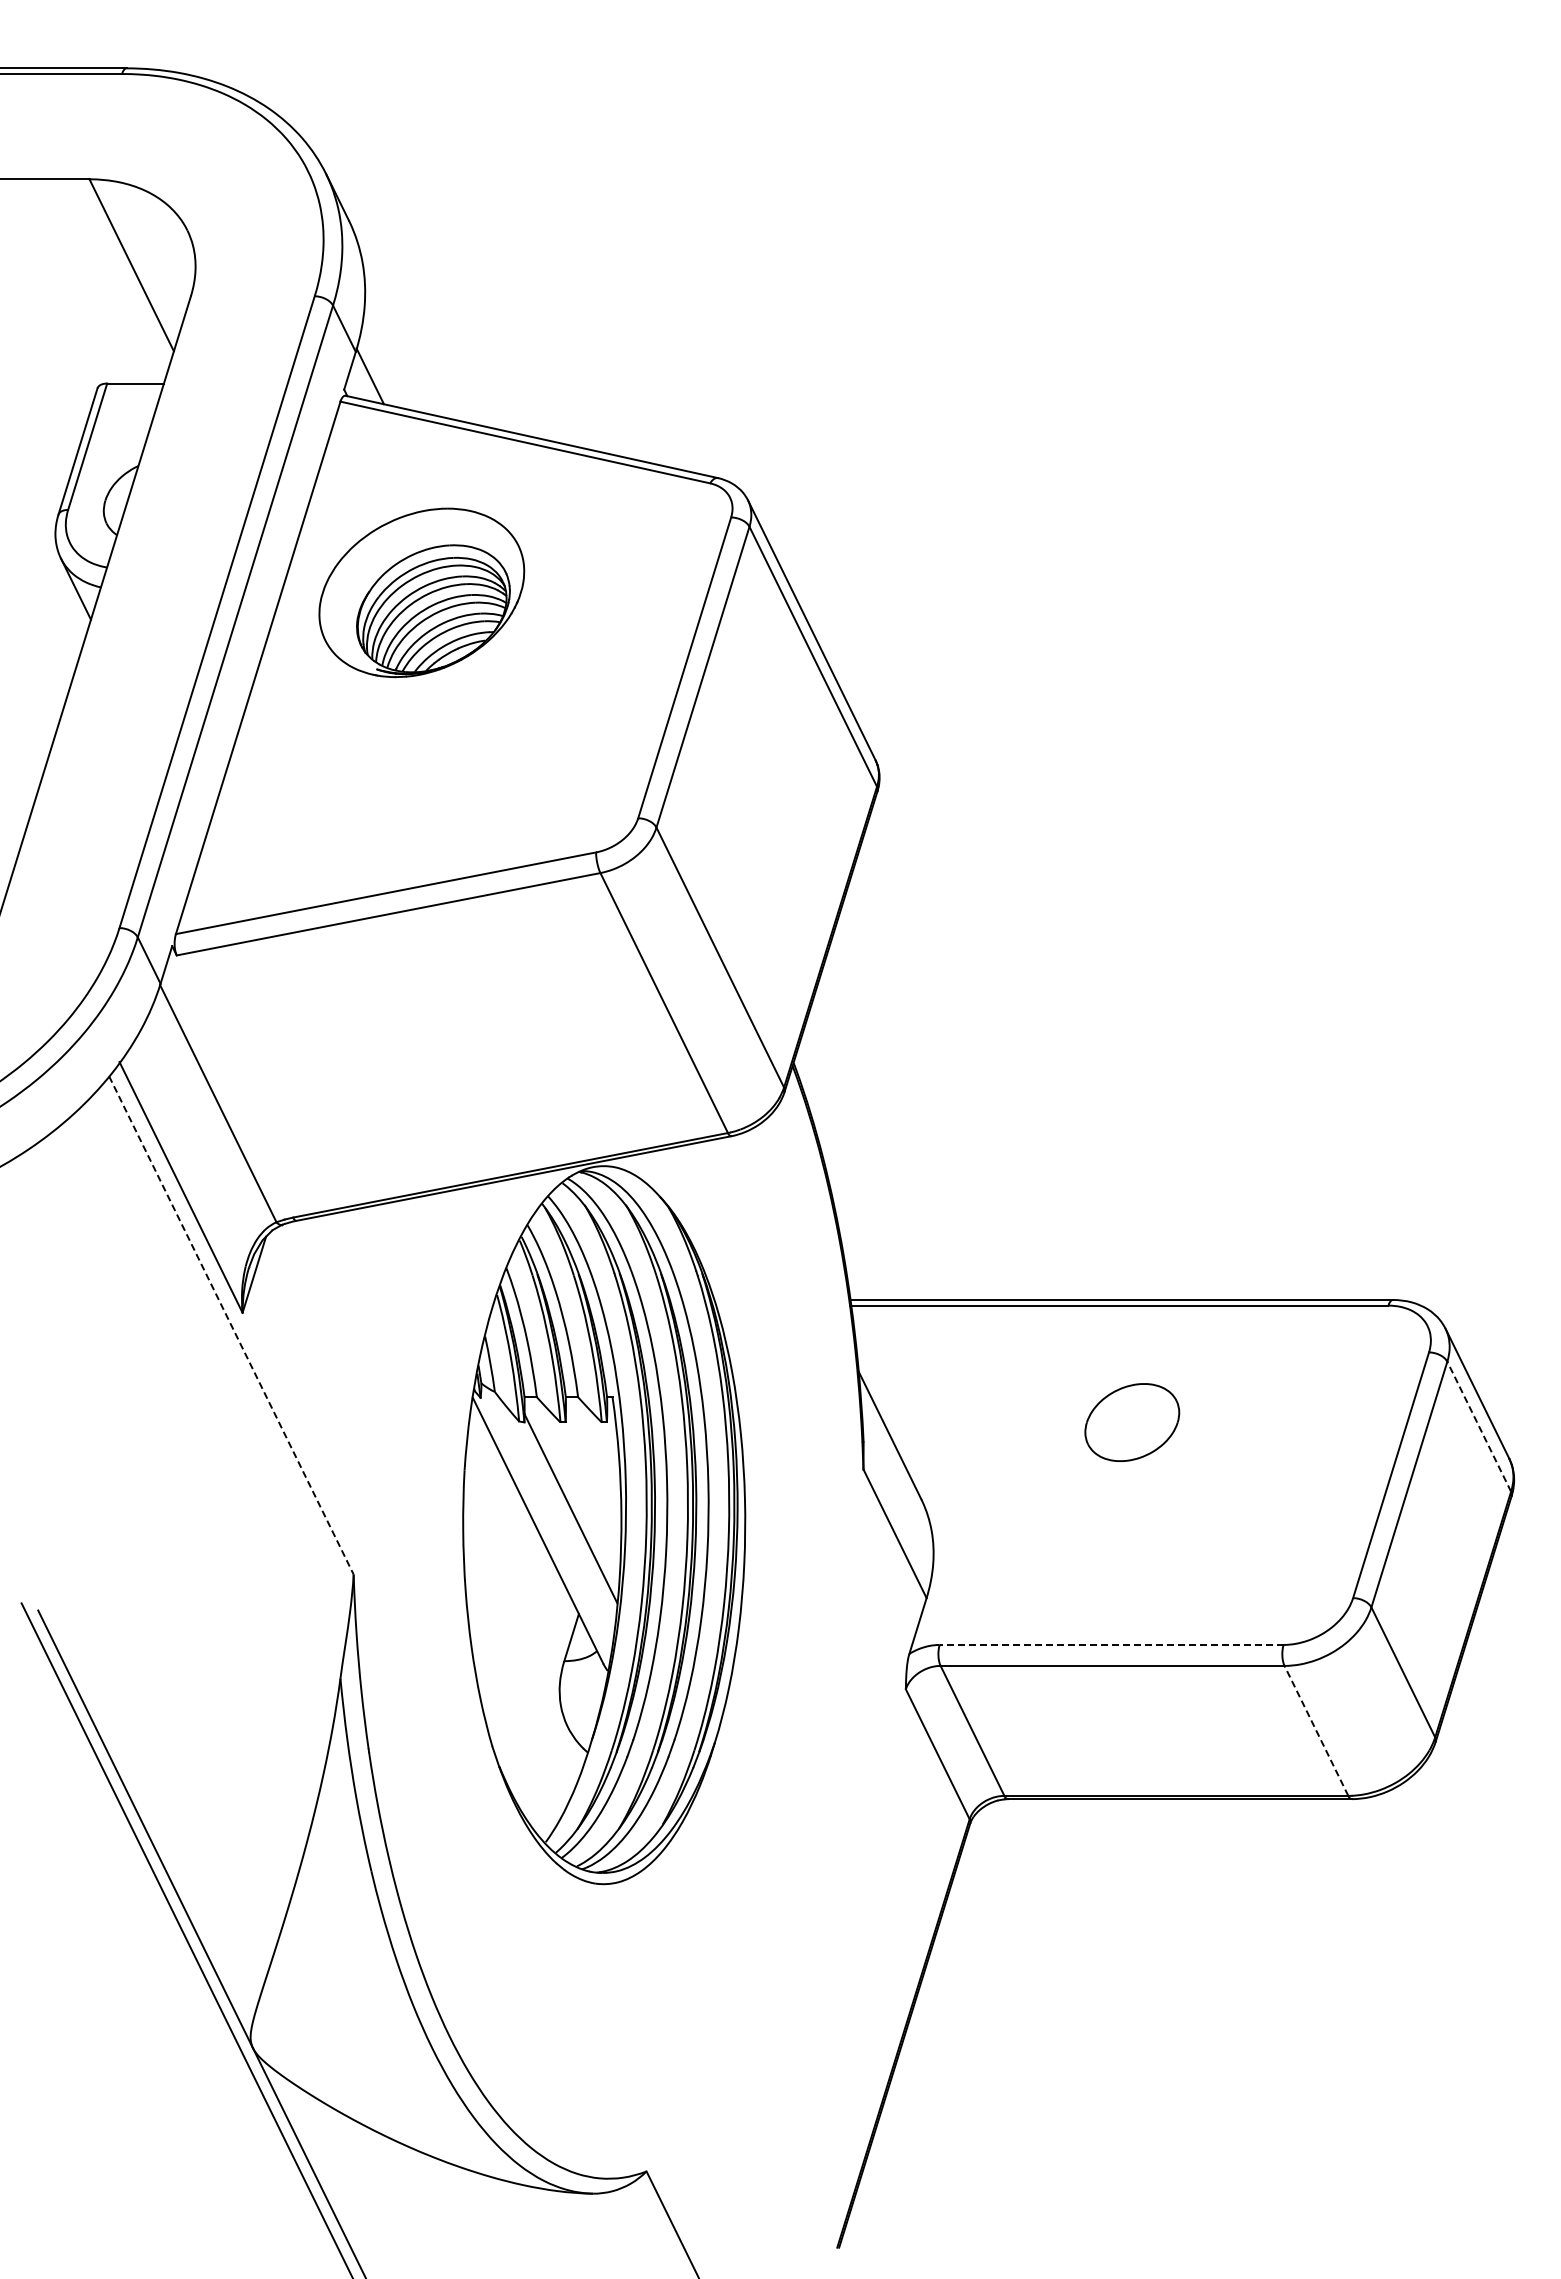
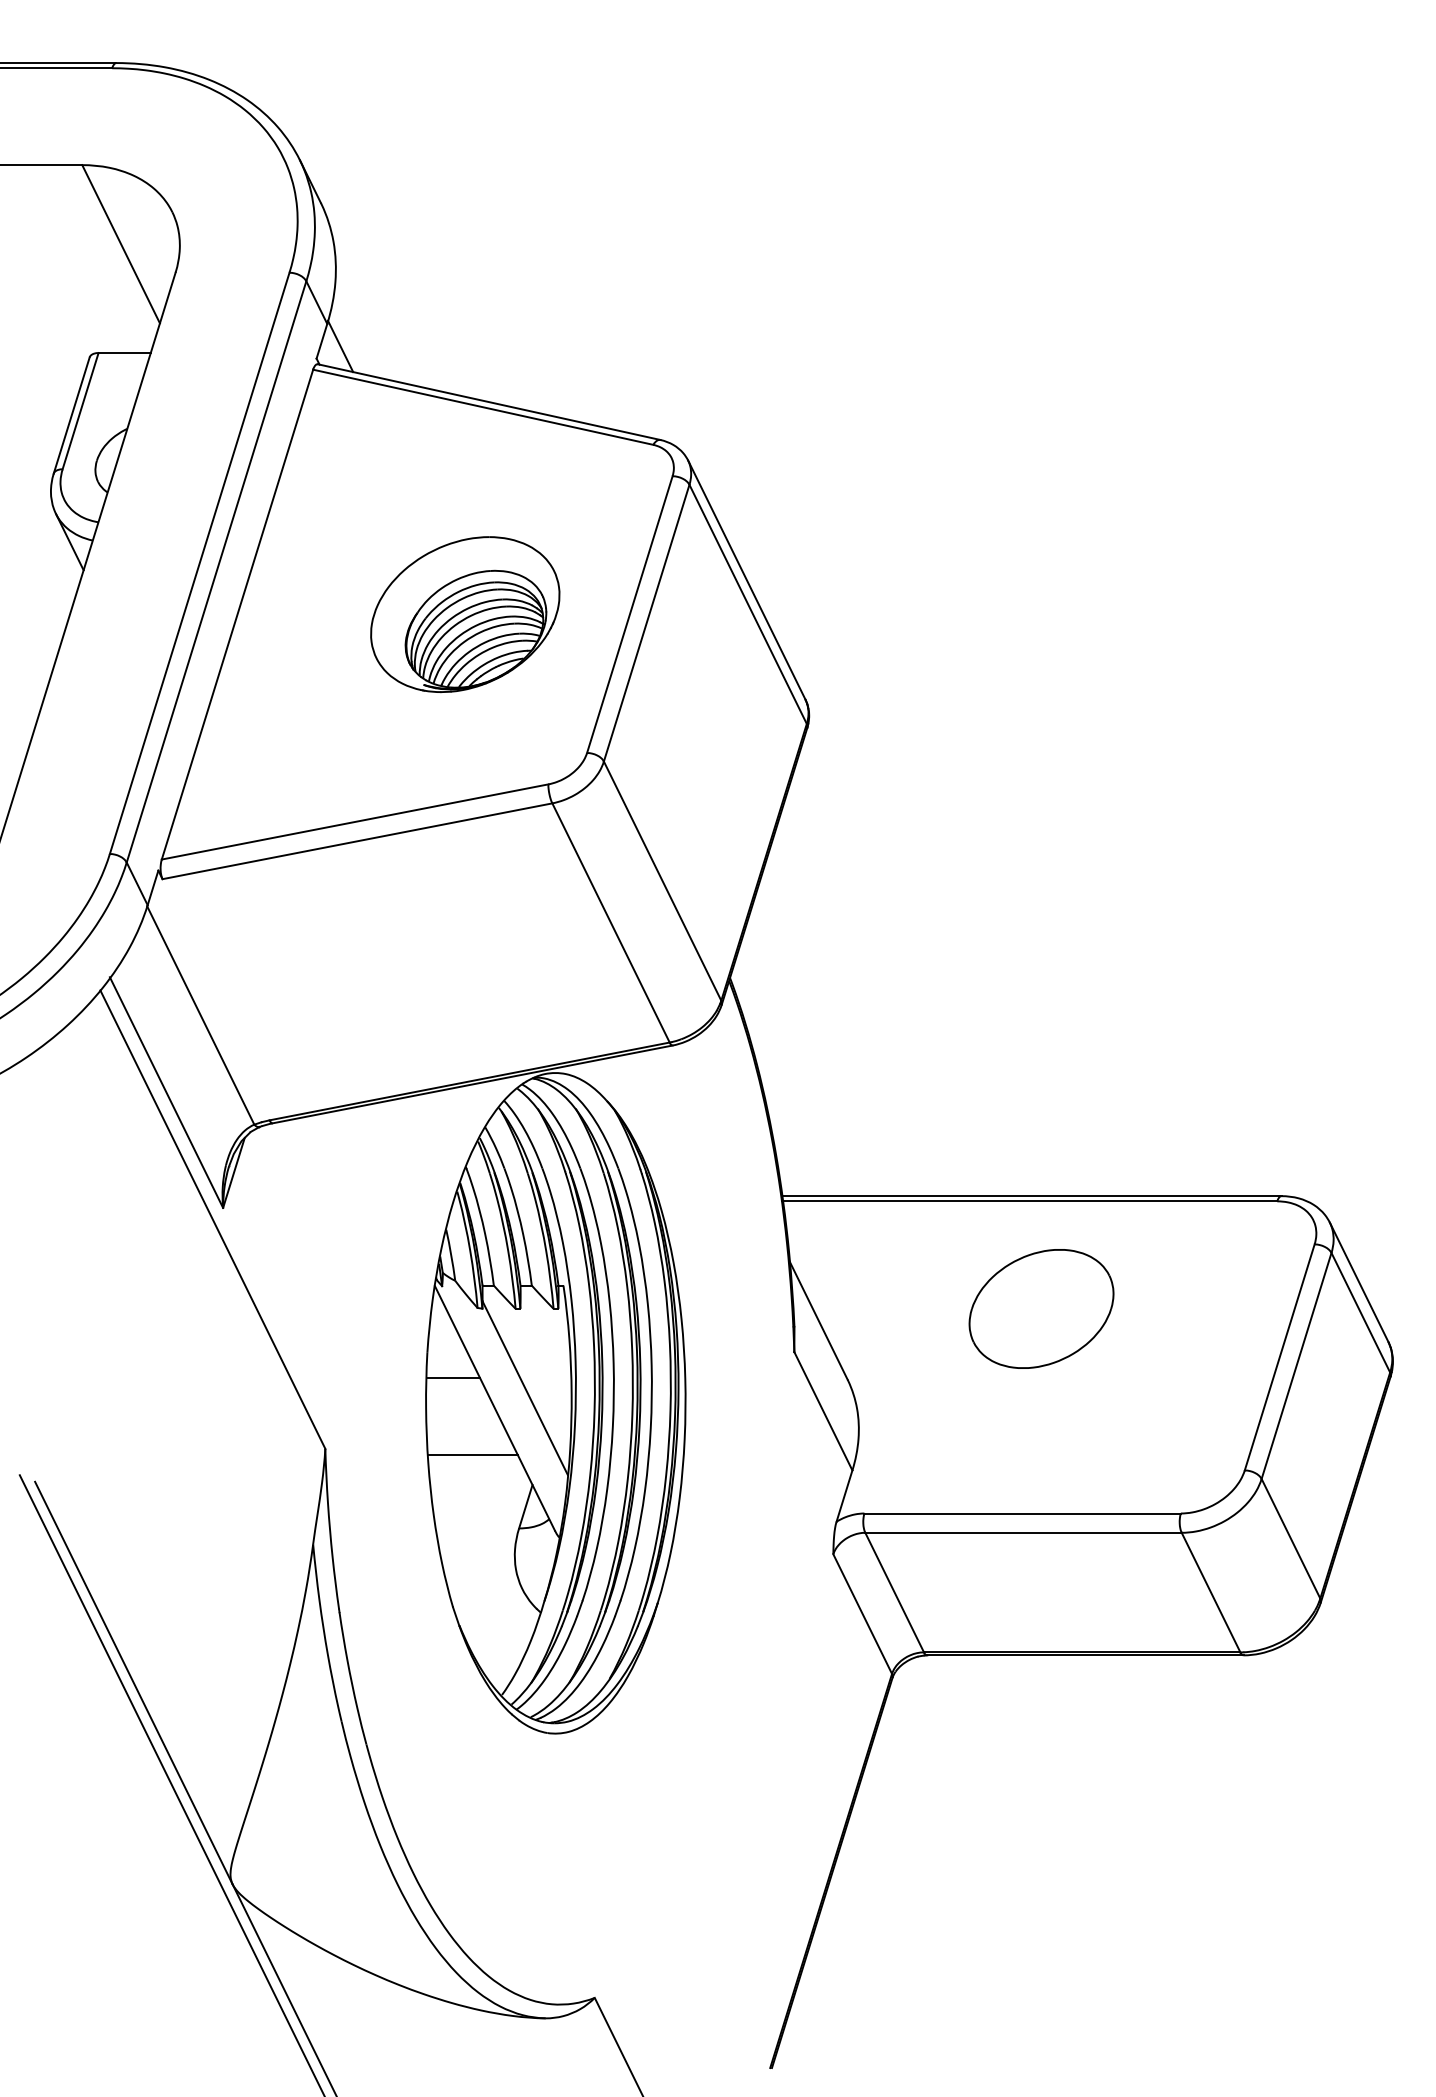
part: (421, 592) -> (464, 614), moved
line: (231, 1325) -> (212, 1219), dashed -> solid
part: (1132, 1422) -> (1041, 1308), size x1.67
line: (1479, 1426) -> (1361, 1312), dashed -> solid
line: (492, 1497) -> (453, 1377), added
line: (514, 1581) -> (473, 1455), added
line: (1111, 1644) -> (1022, 1513), dashed -> solid
line: (1316, 1730) -> (1211, 1592), dashed -> solid

